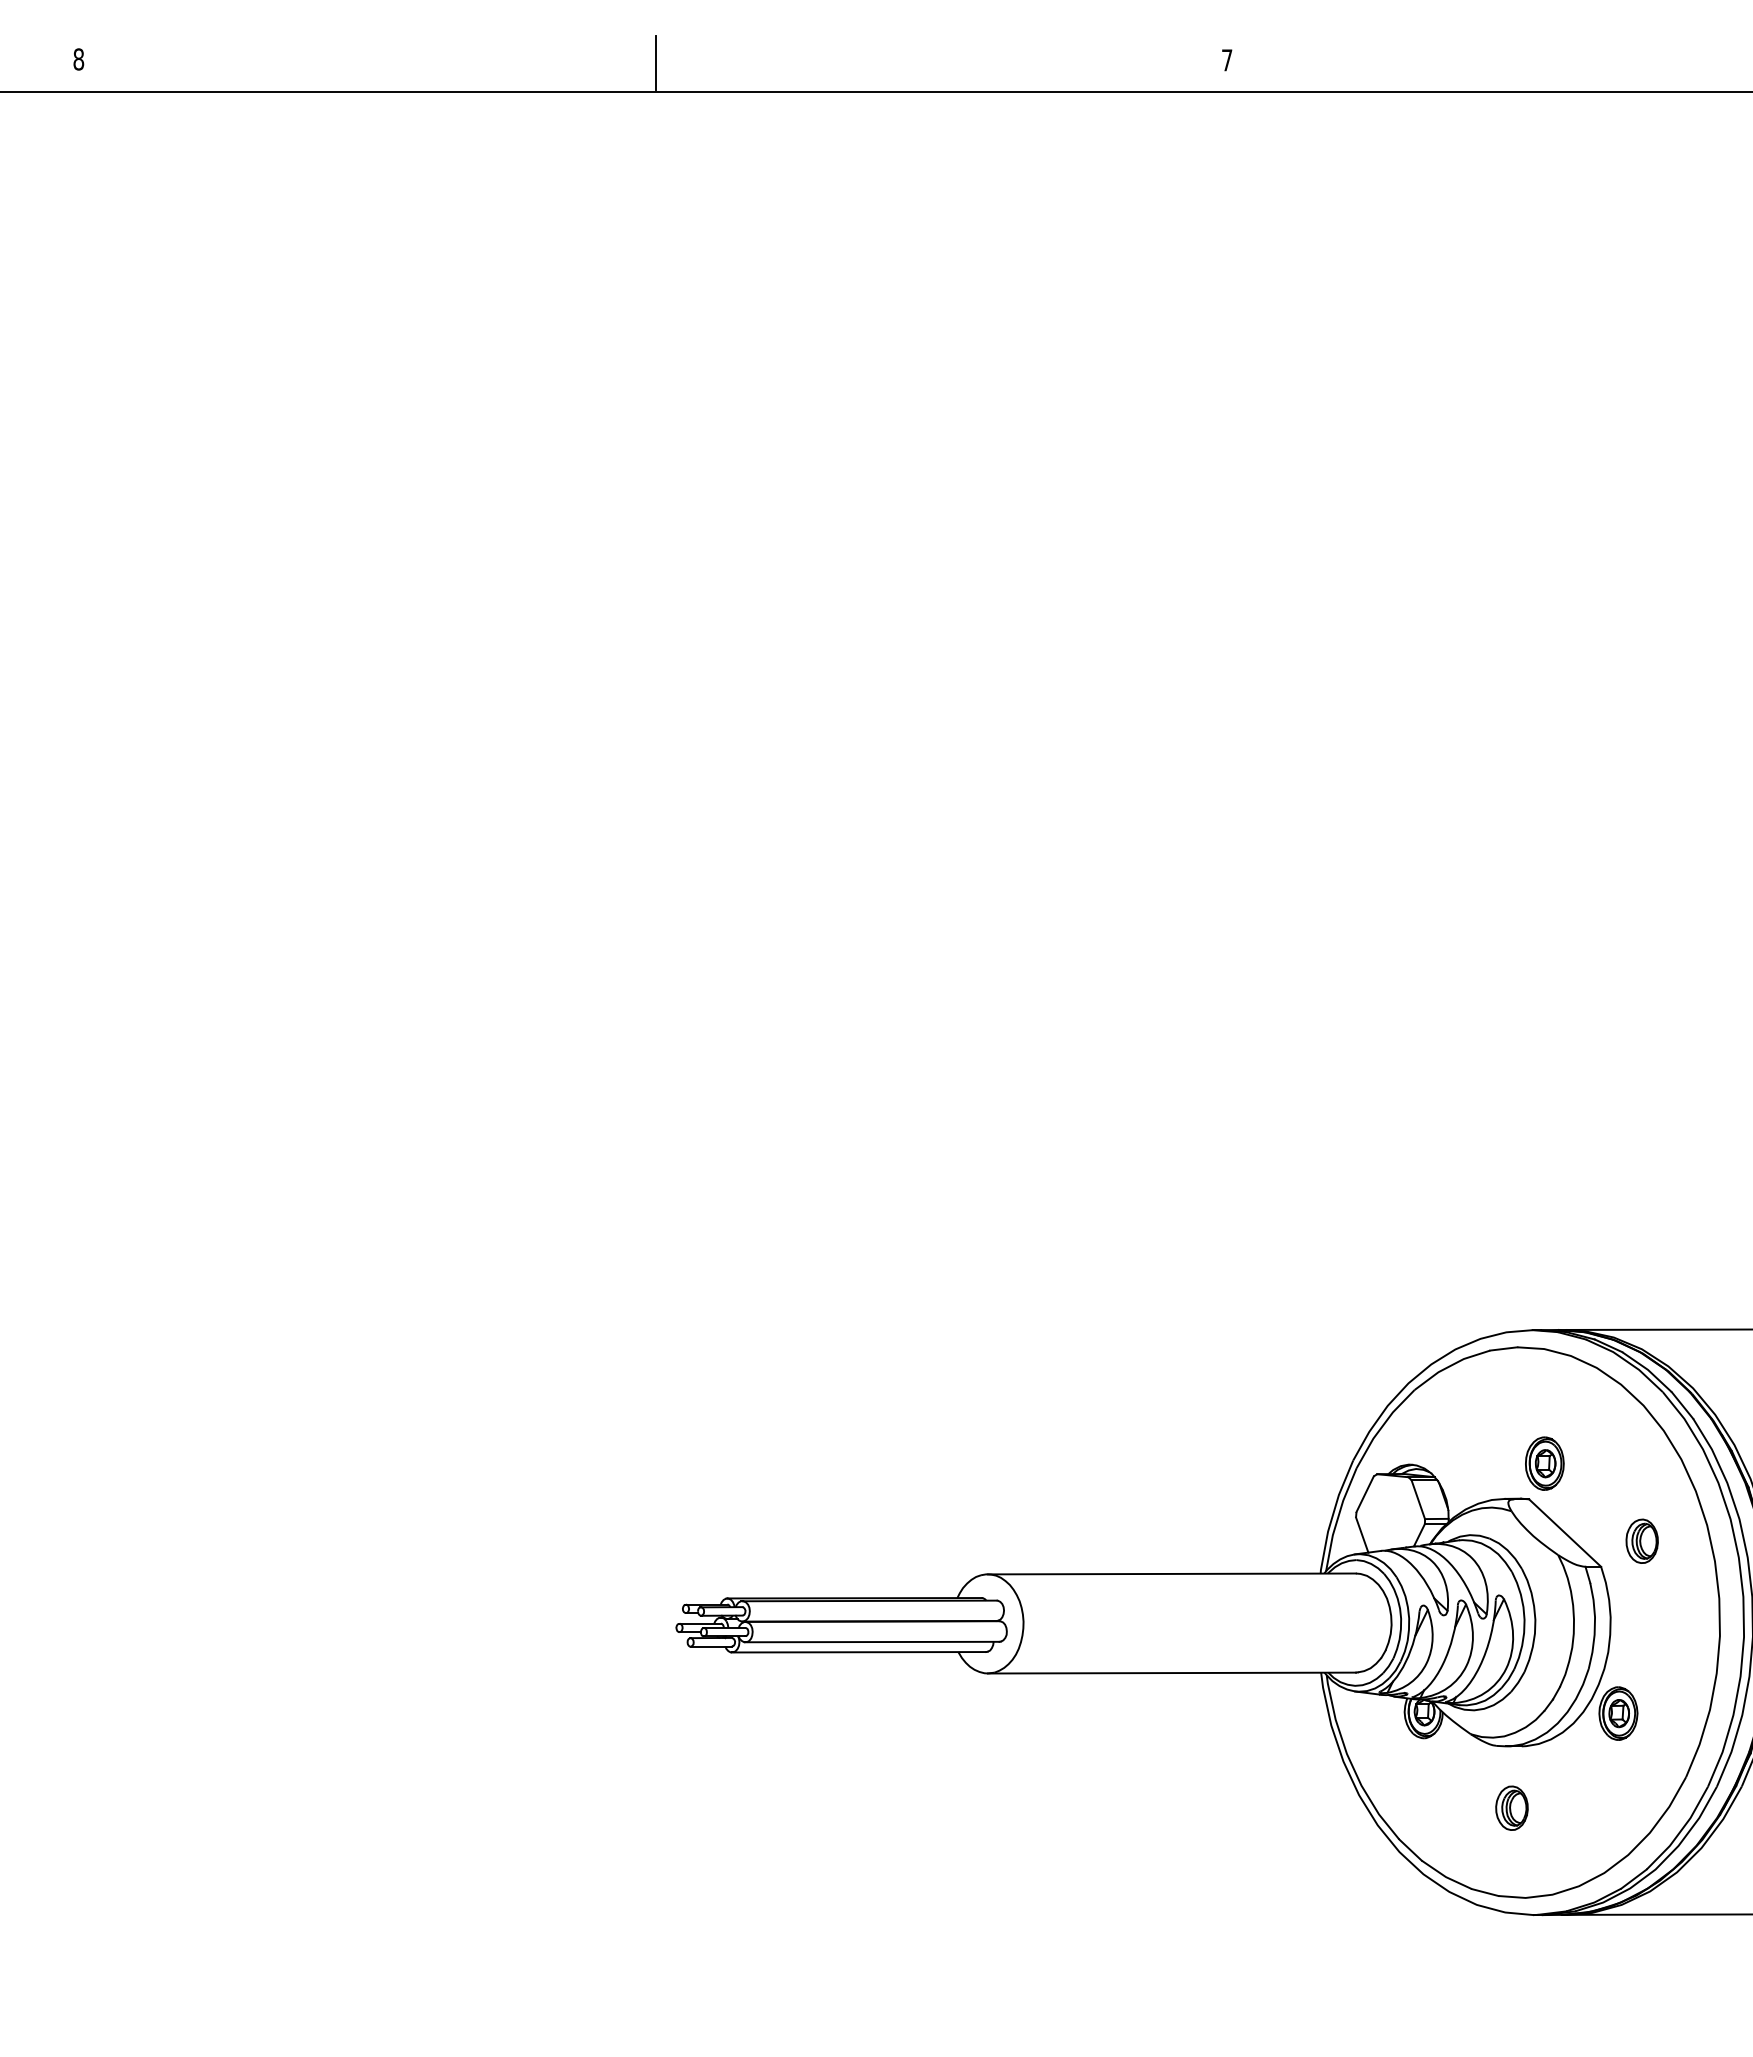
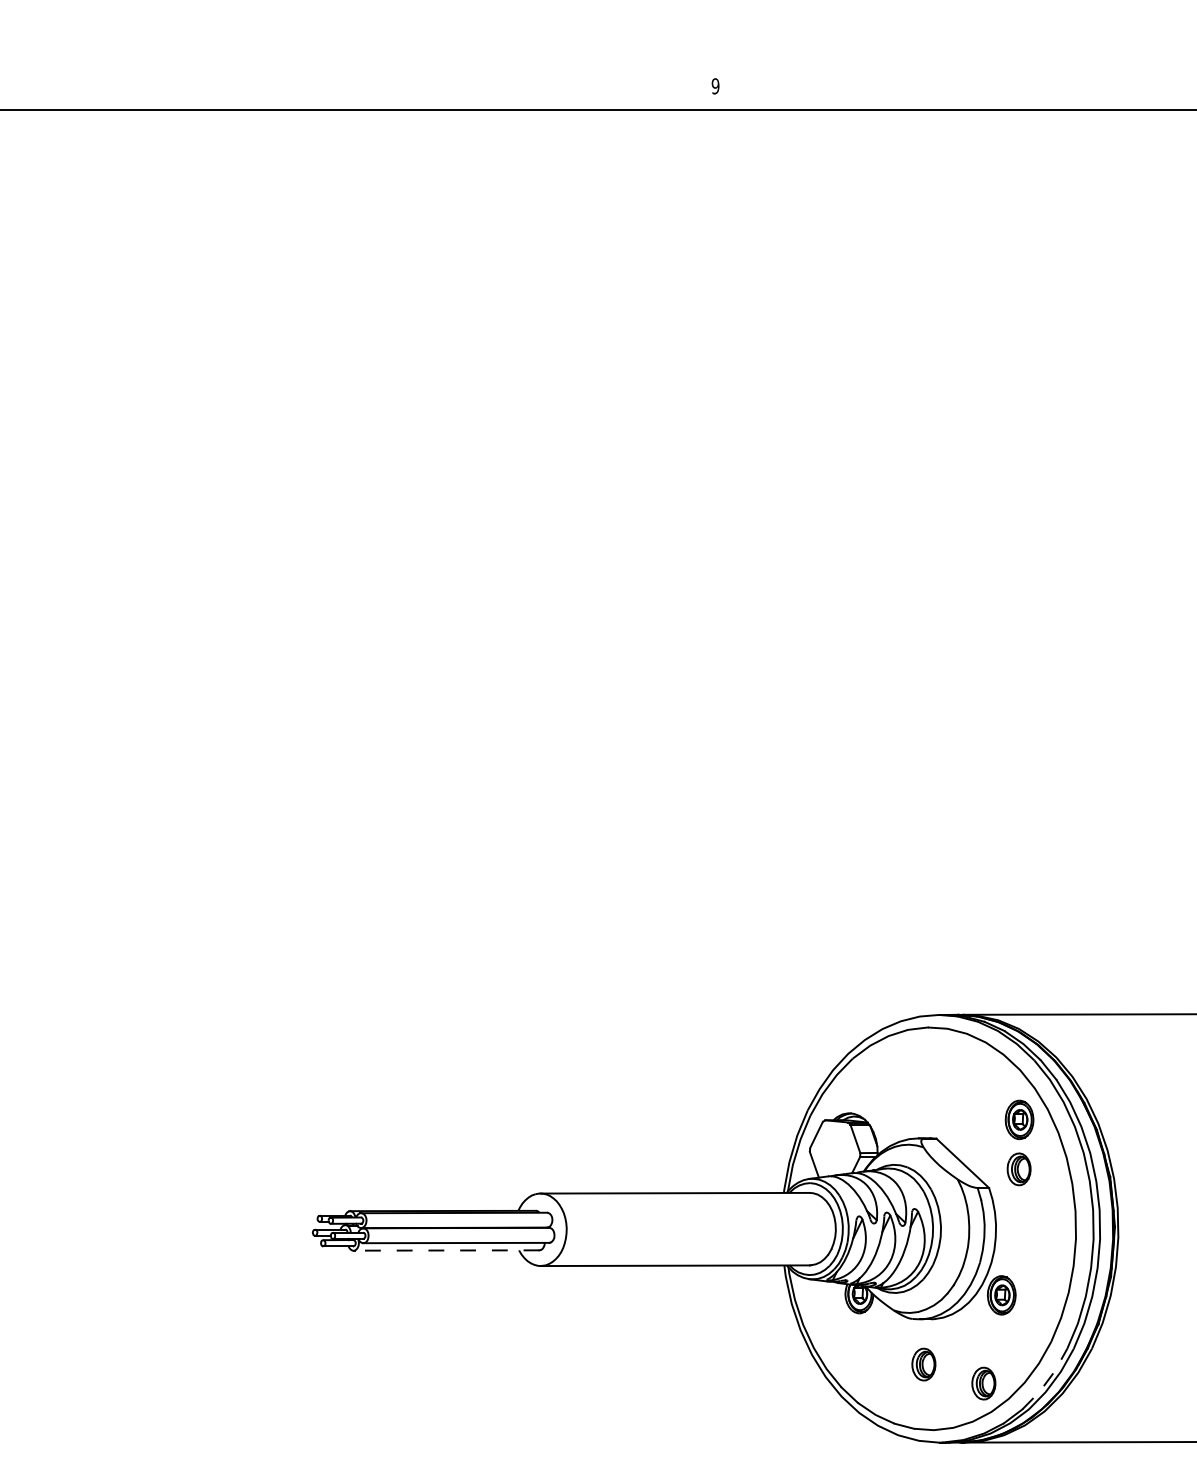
text: (1226, 60) -> (715, 86), 7 -> 9
line: (655, 63) -> (297, 88), removed
part: (1544, 1463) -> (1019, 1119), moved
line: (858, 1652) -> (446, 1250), solid -> dashed
line: (1681, 1830) -> (1047, 1380), solid -> dashed
part: (1593, 1833) -> (983, 1383), added

